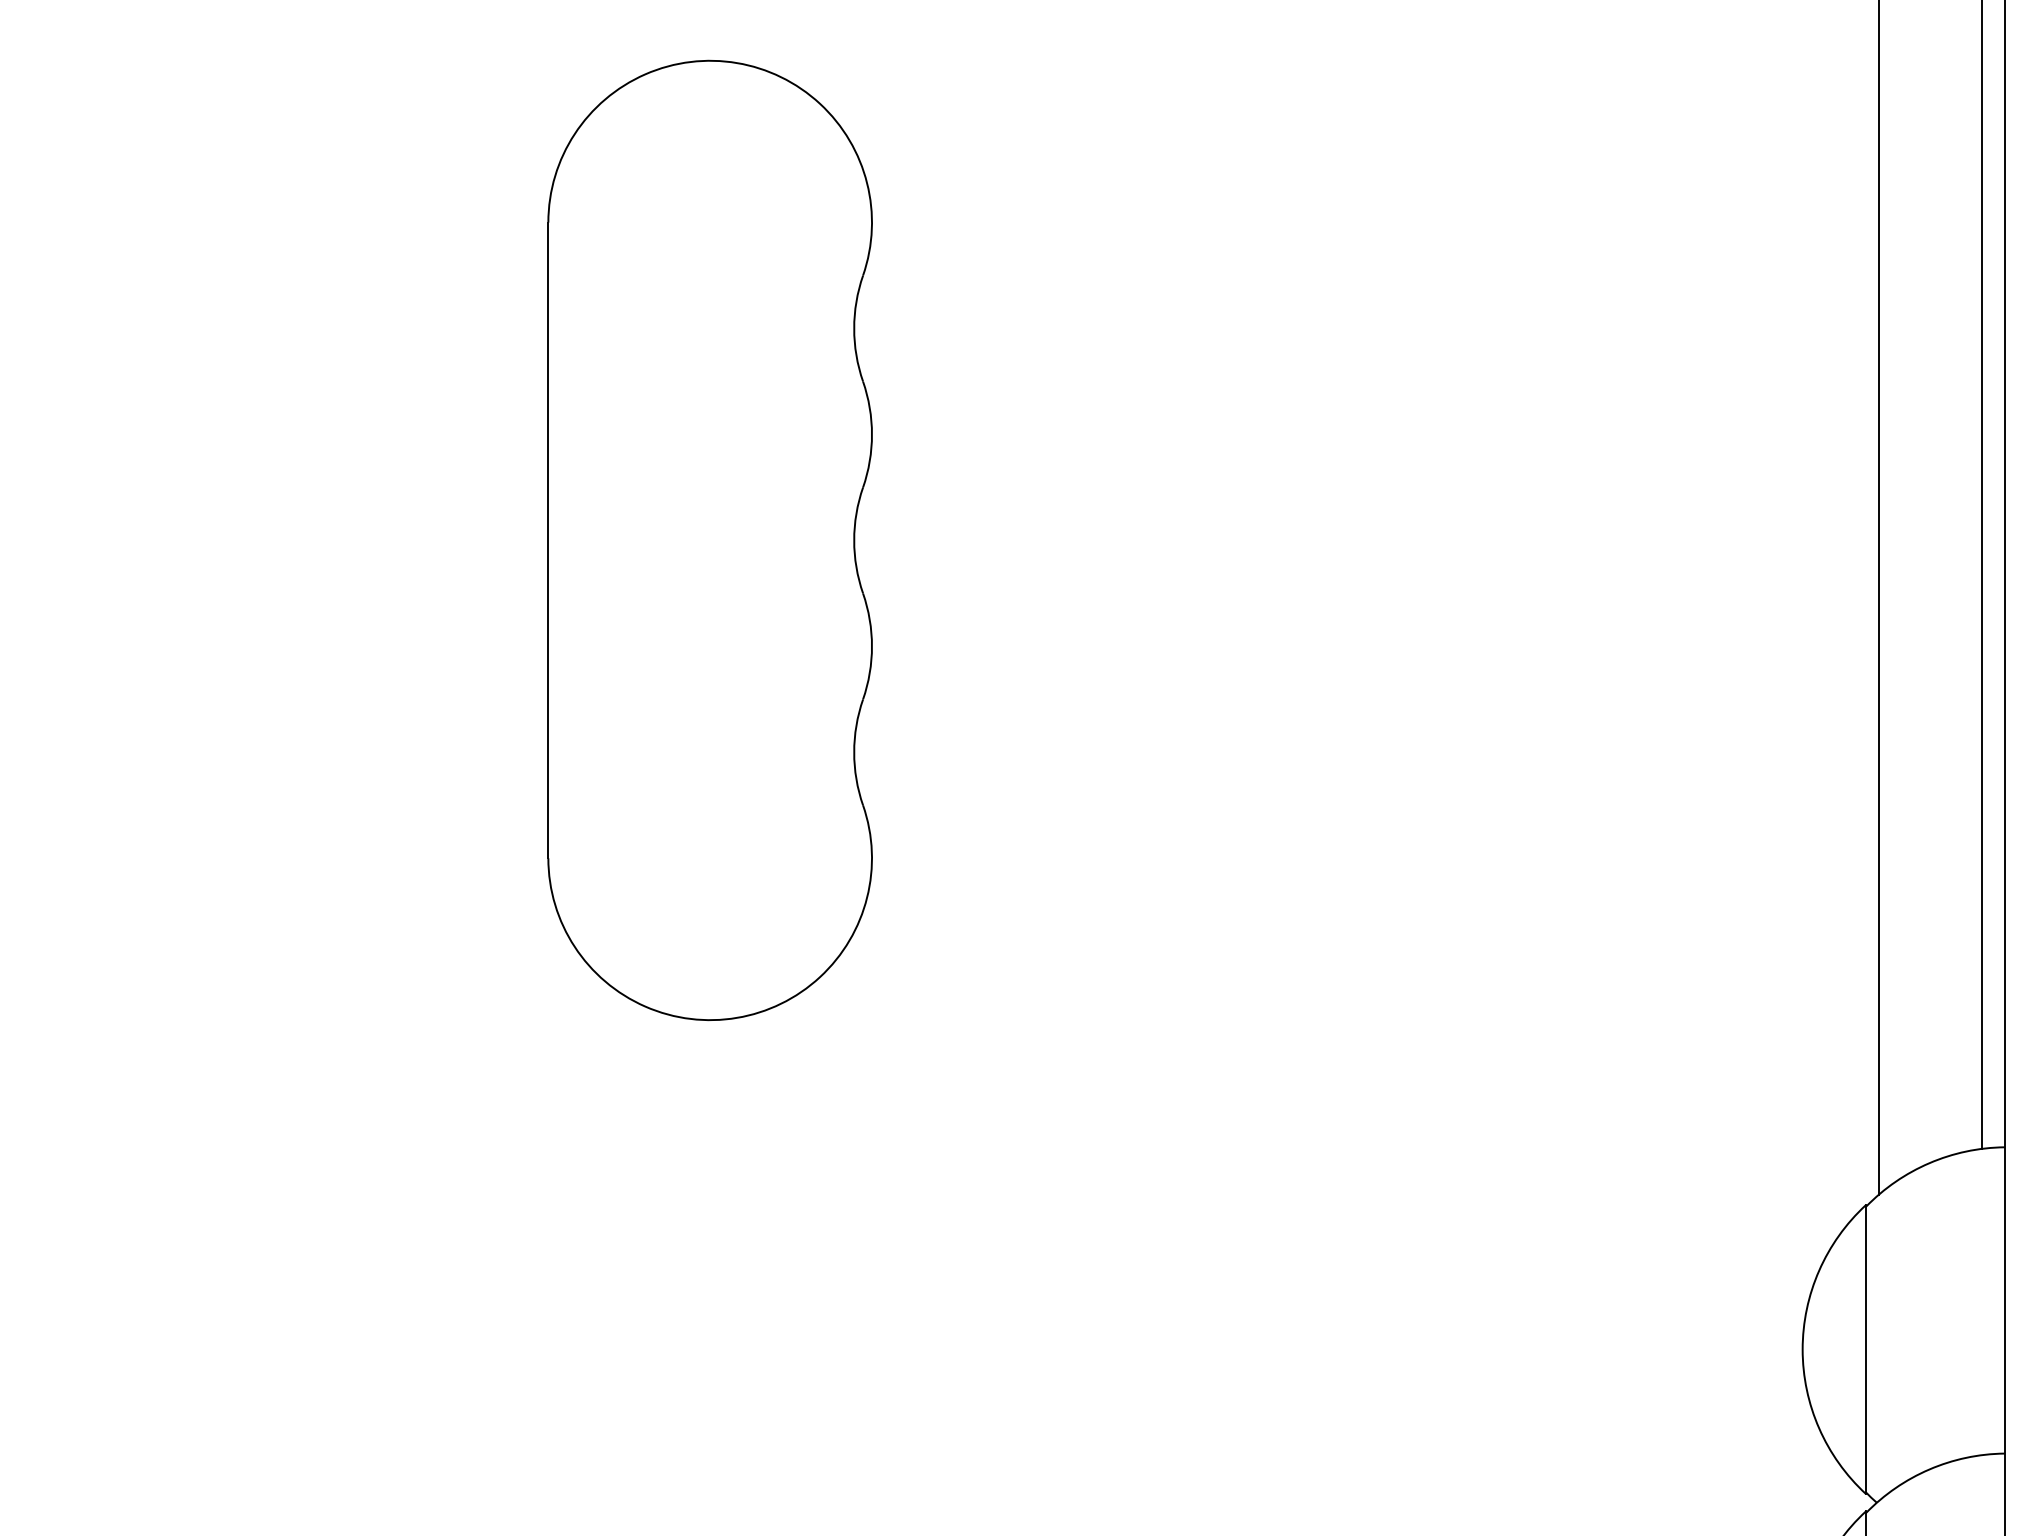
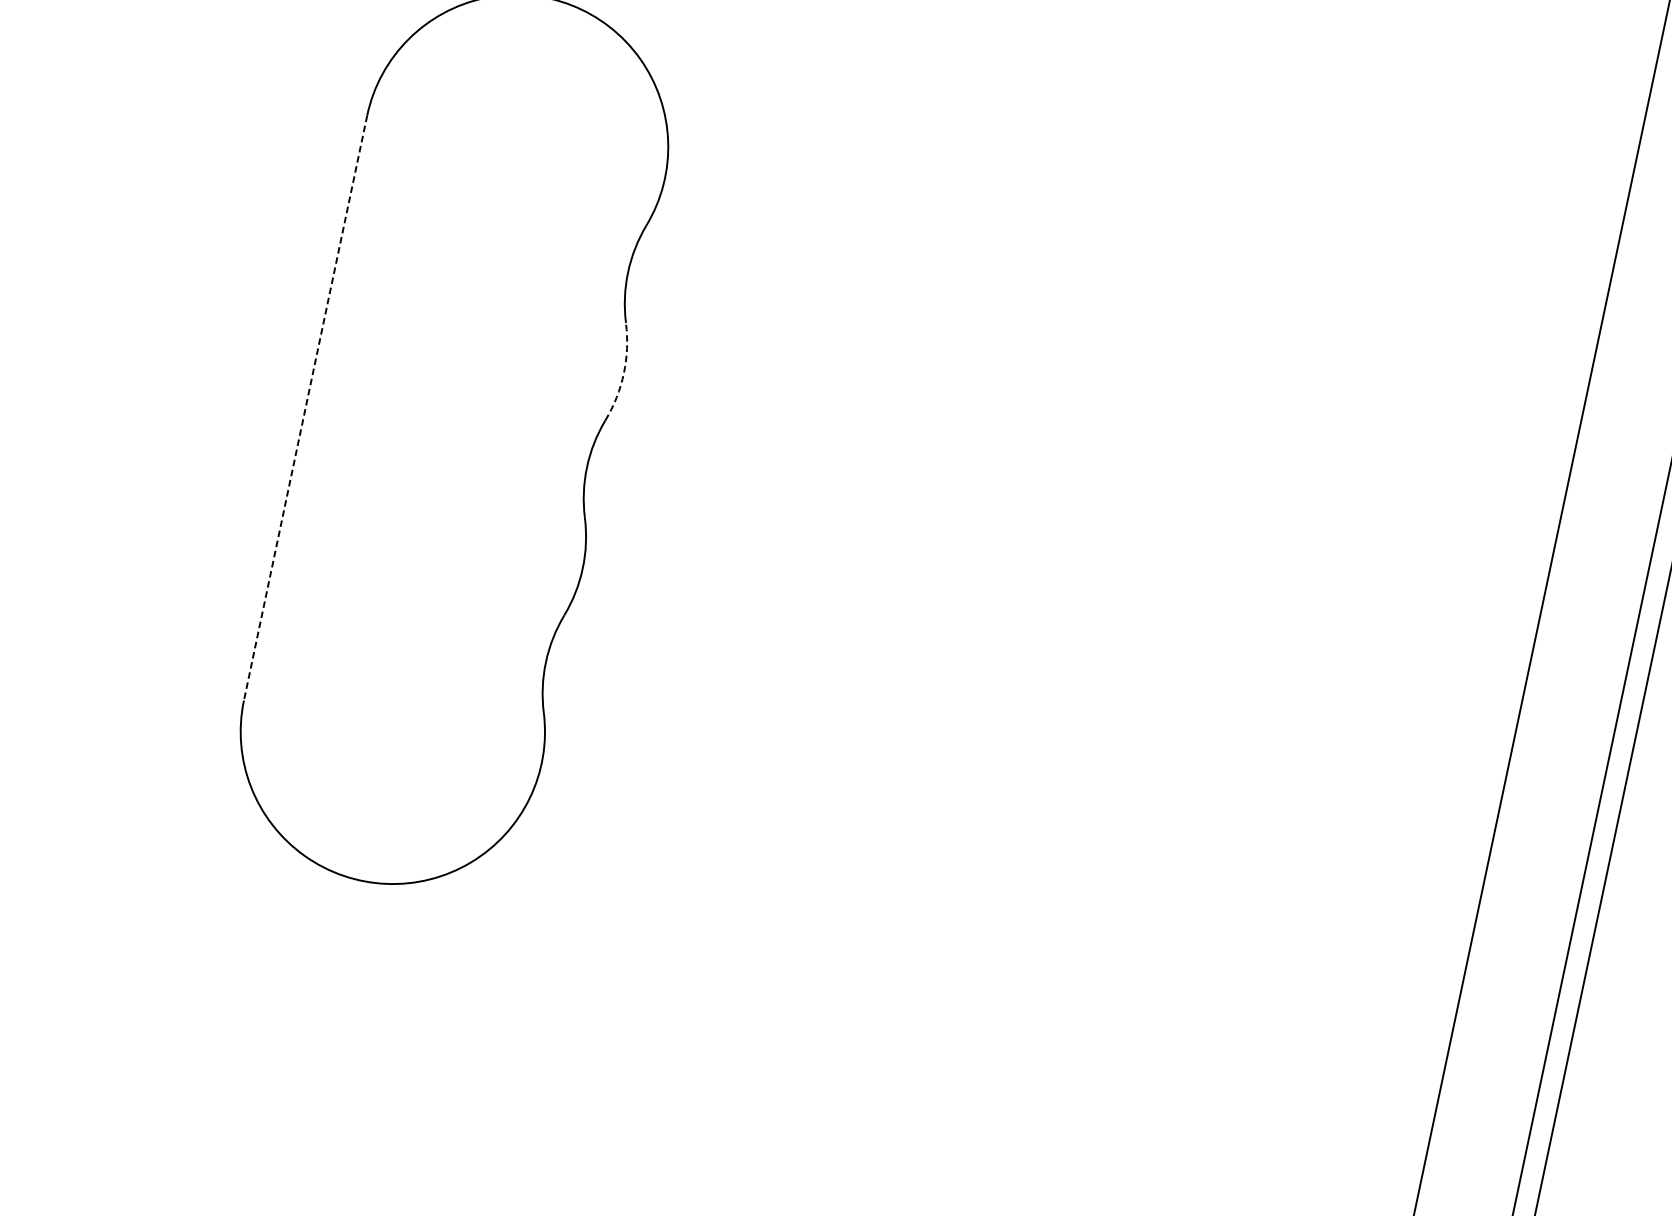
arc: (871, 434) -> (623, 373), solid -> dashed
line: (548, 540) -> (305, 408), solid -> dashed

